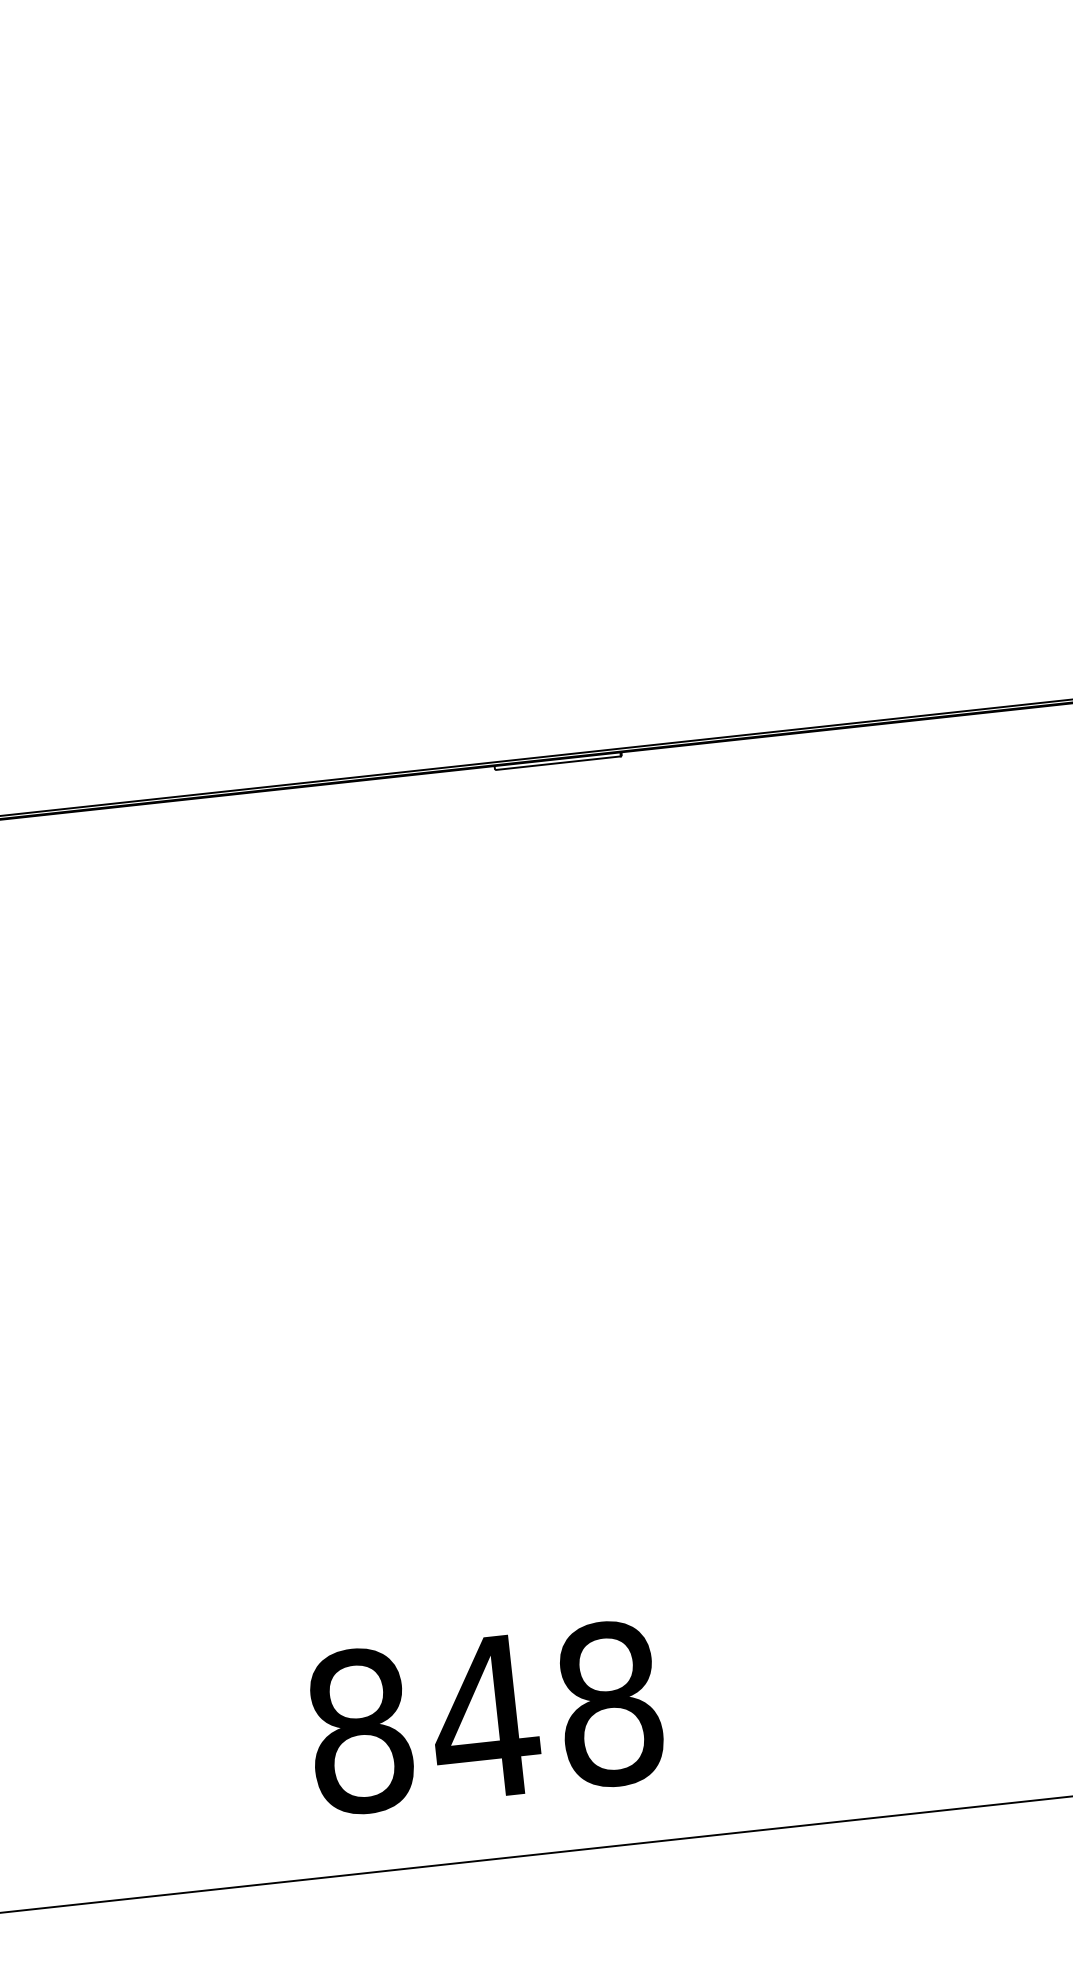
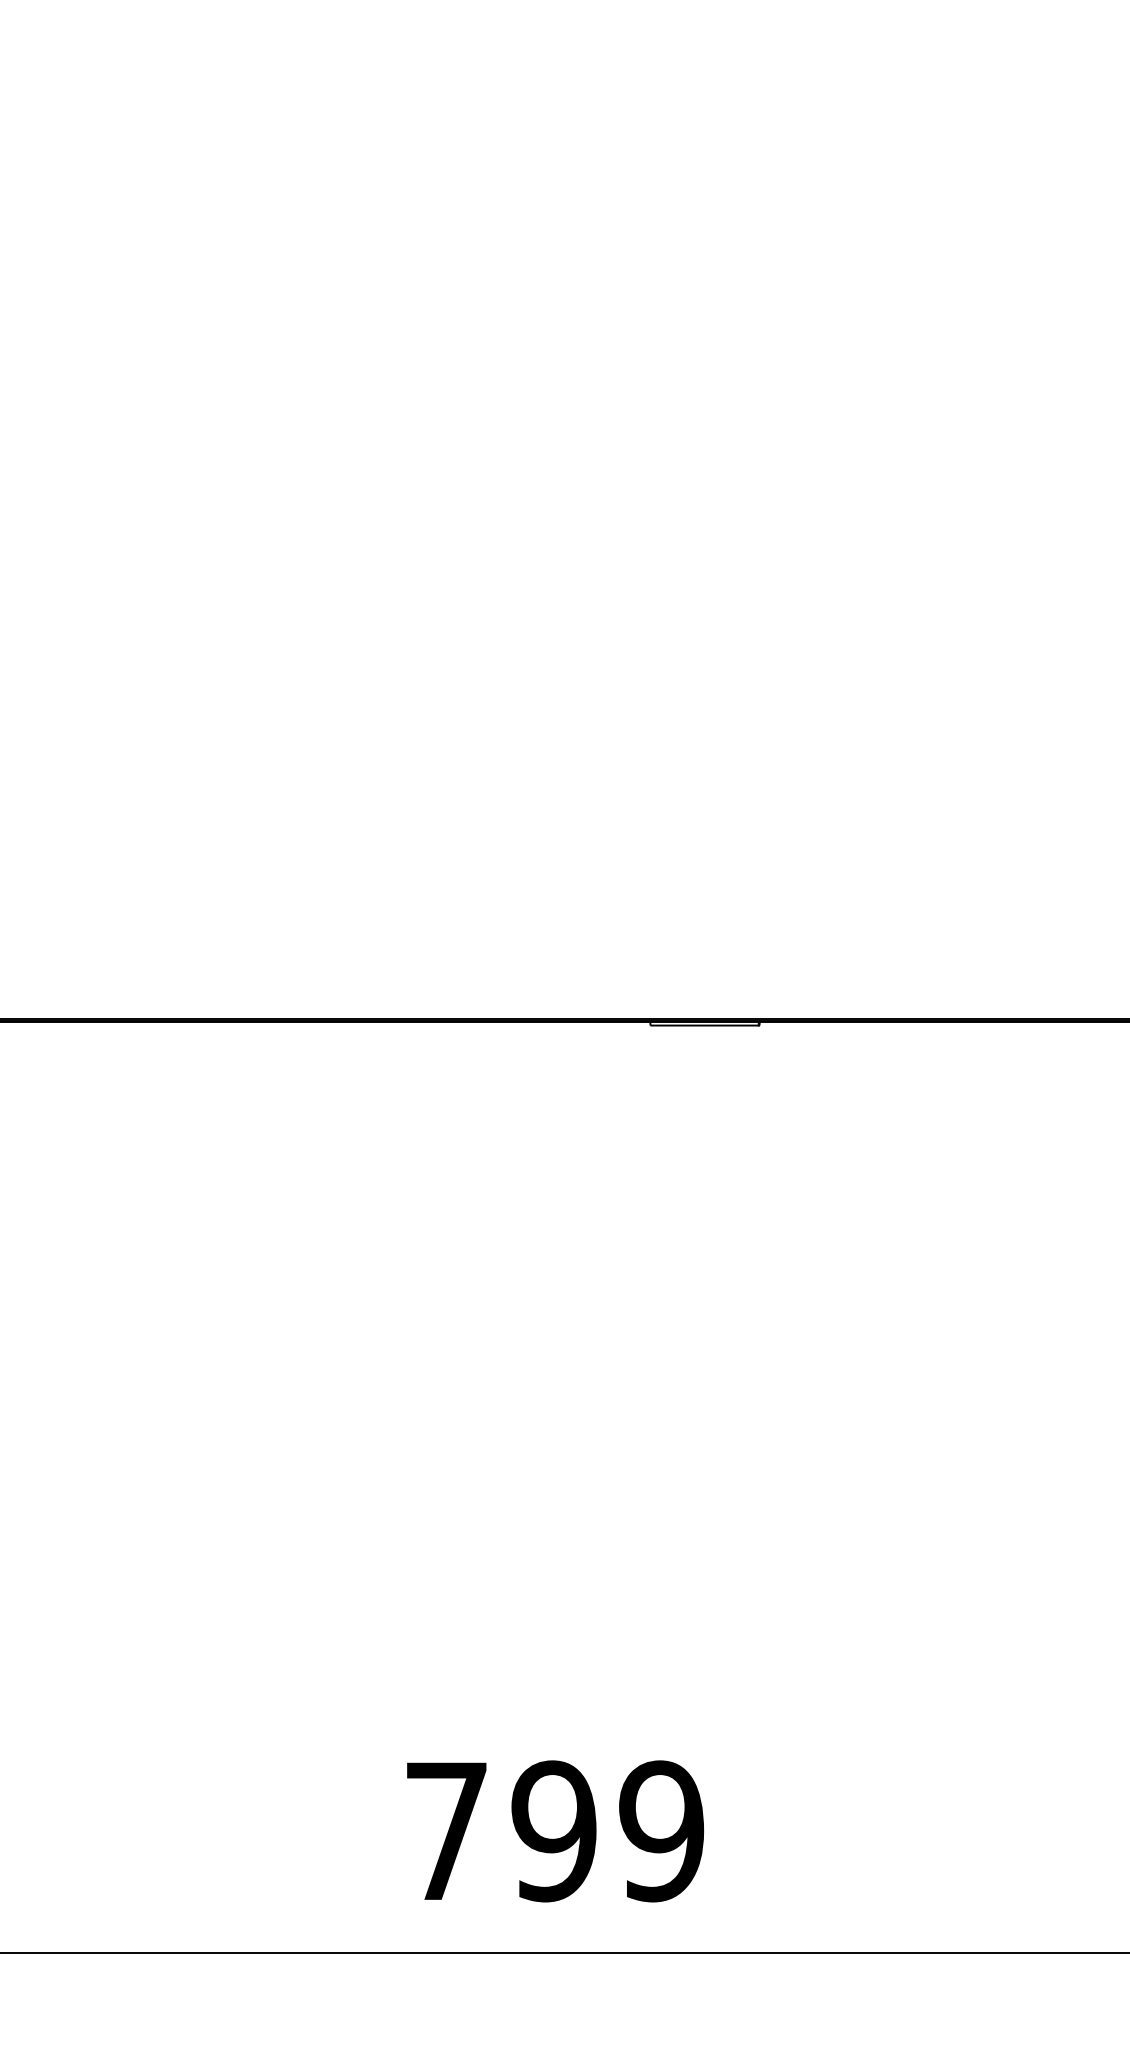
text: (485, 1717) -> (554, 1831), 848 -> 799

